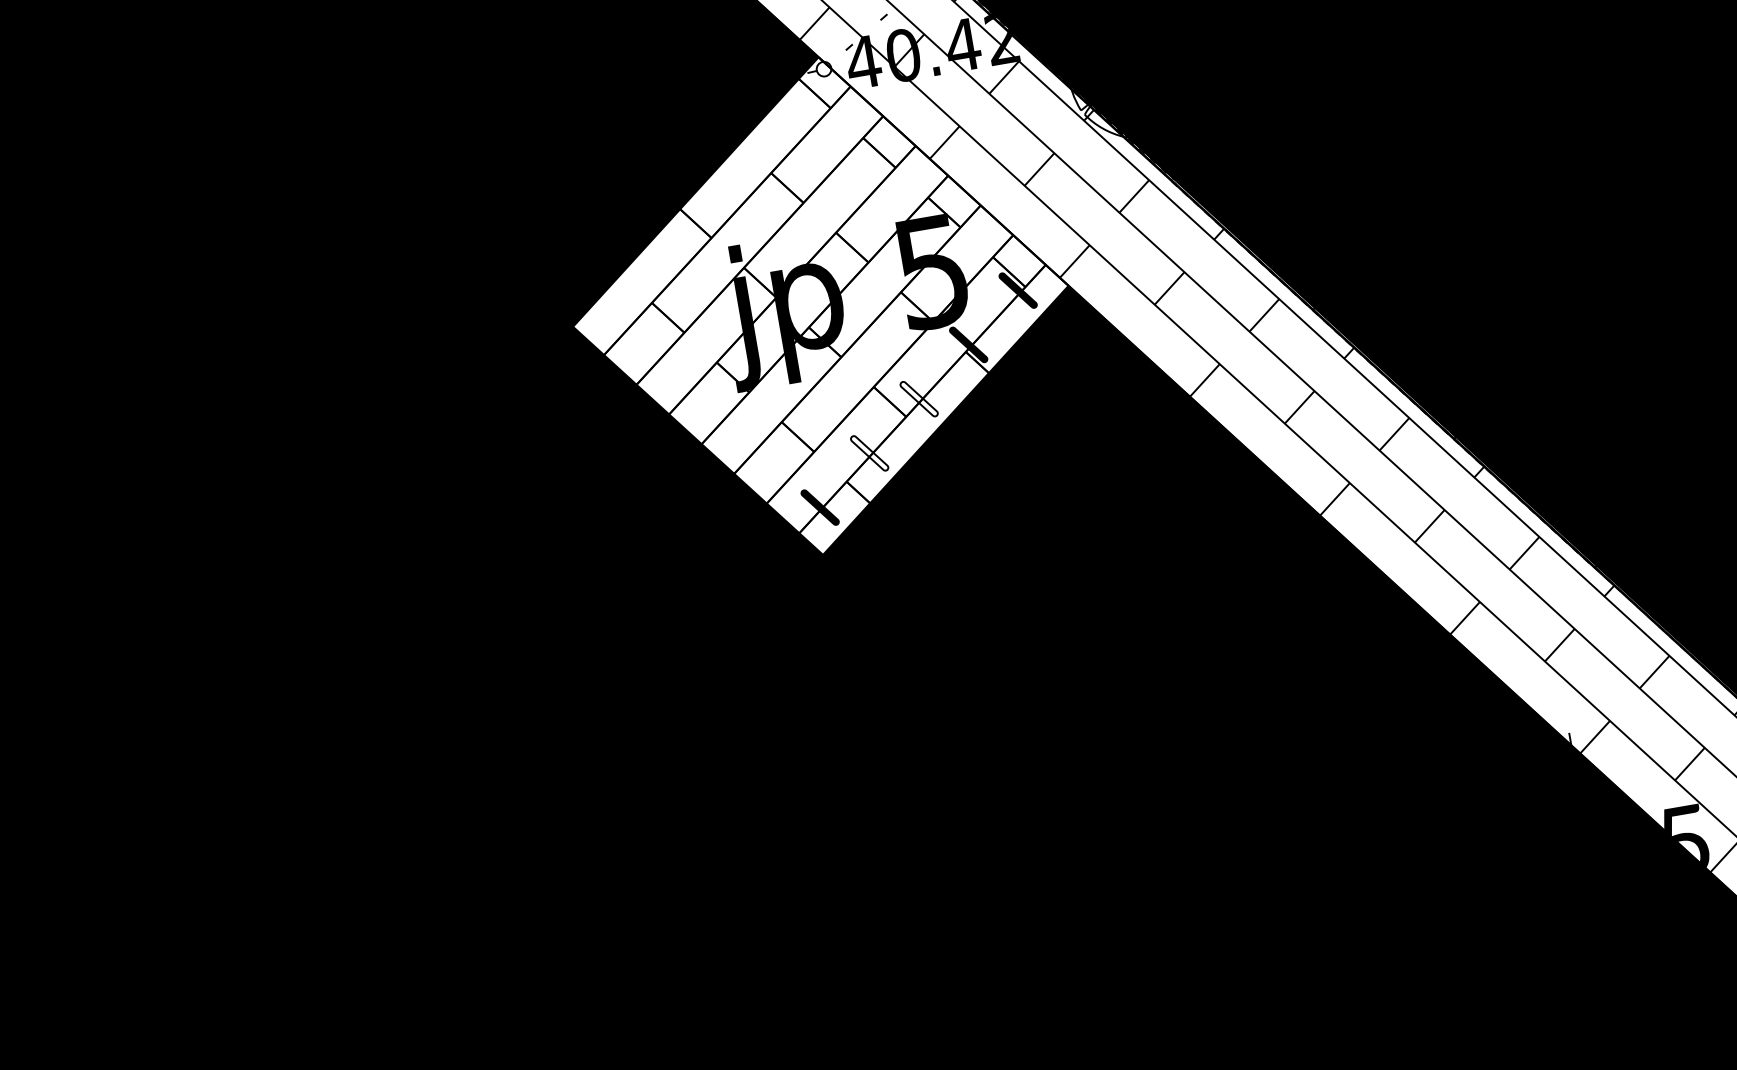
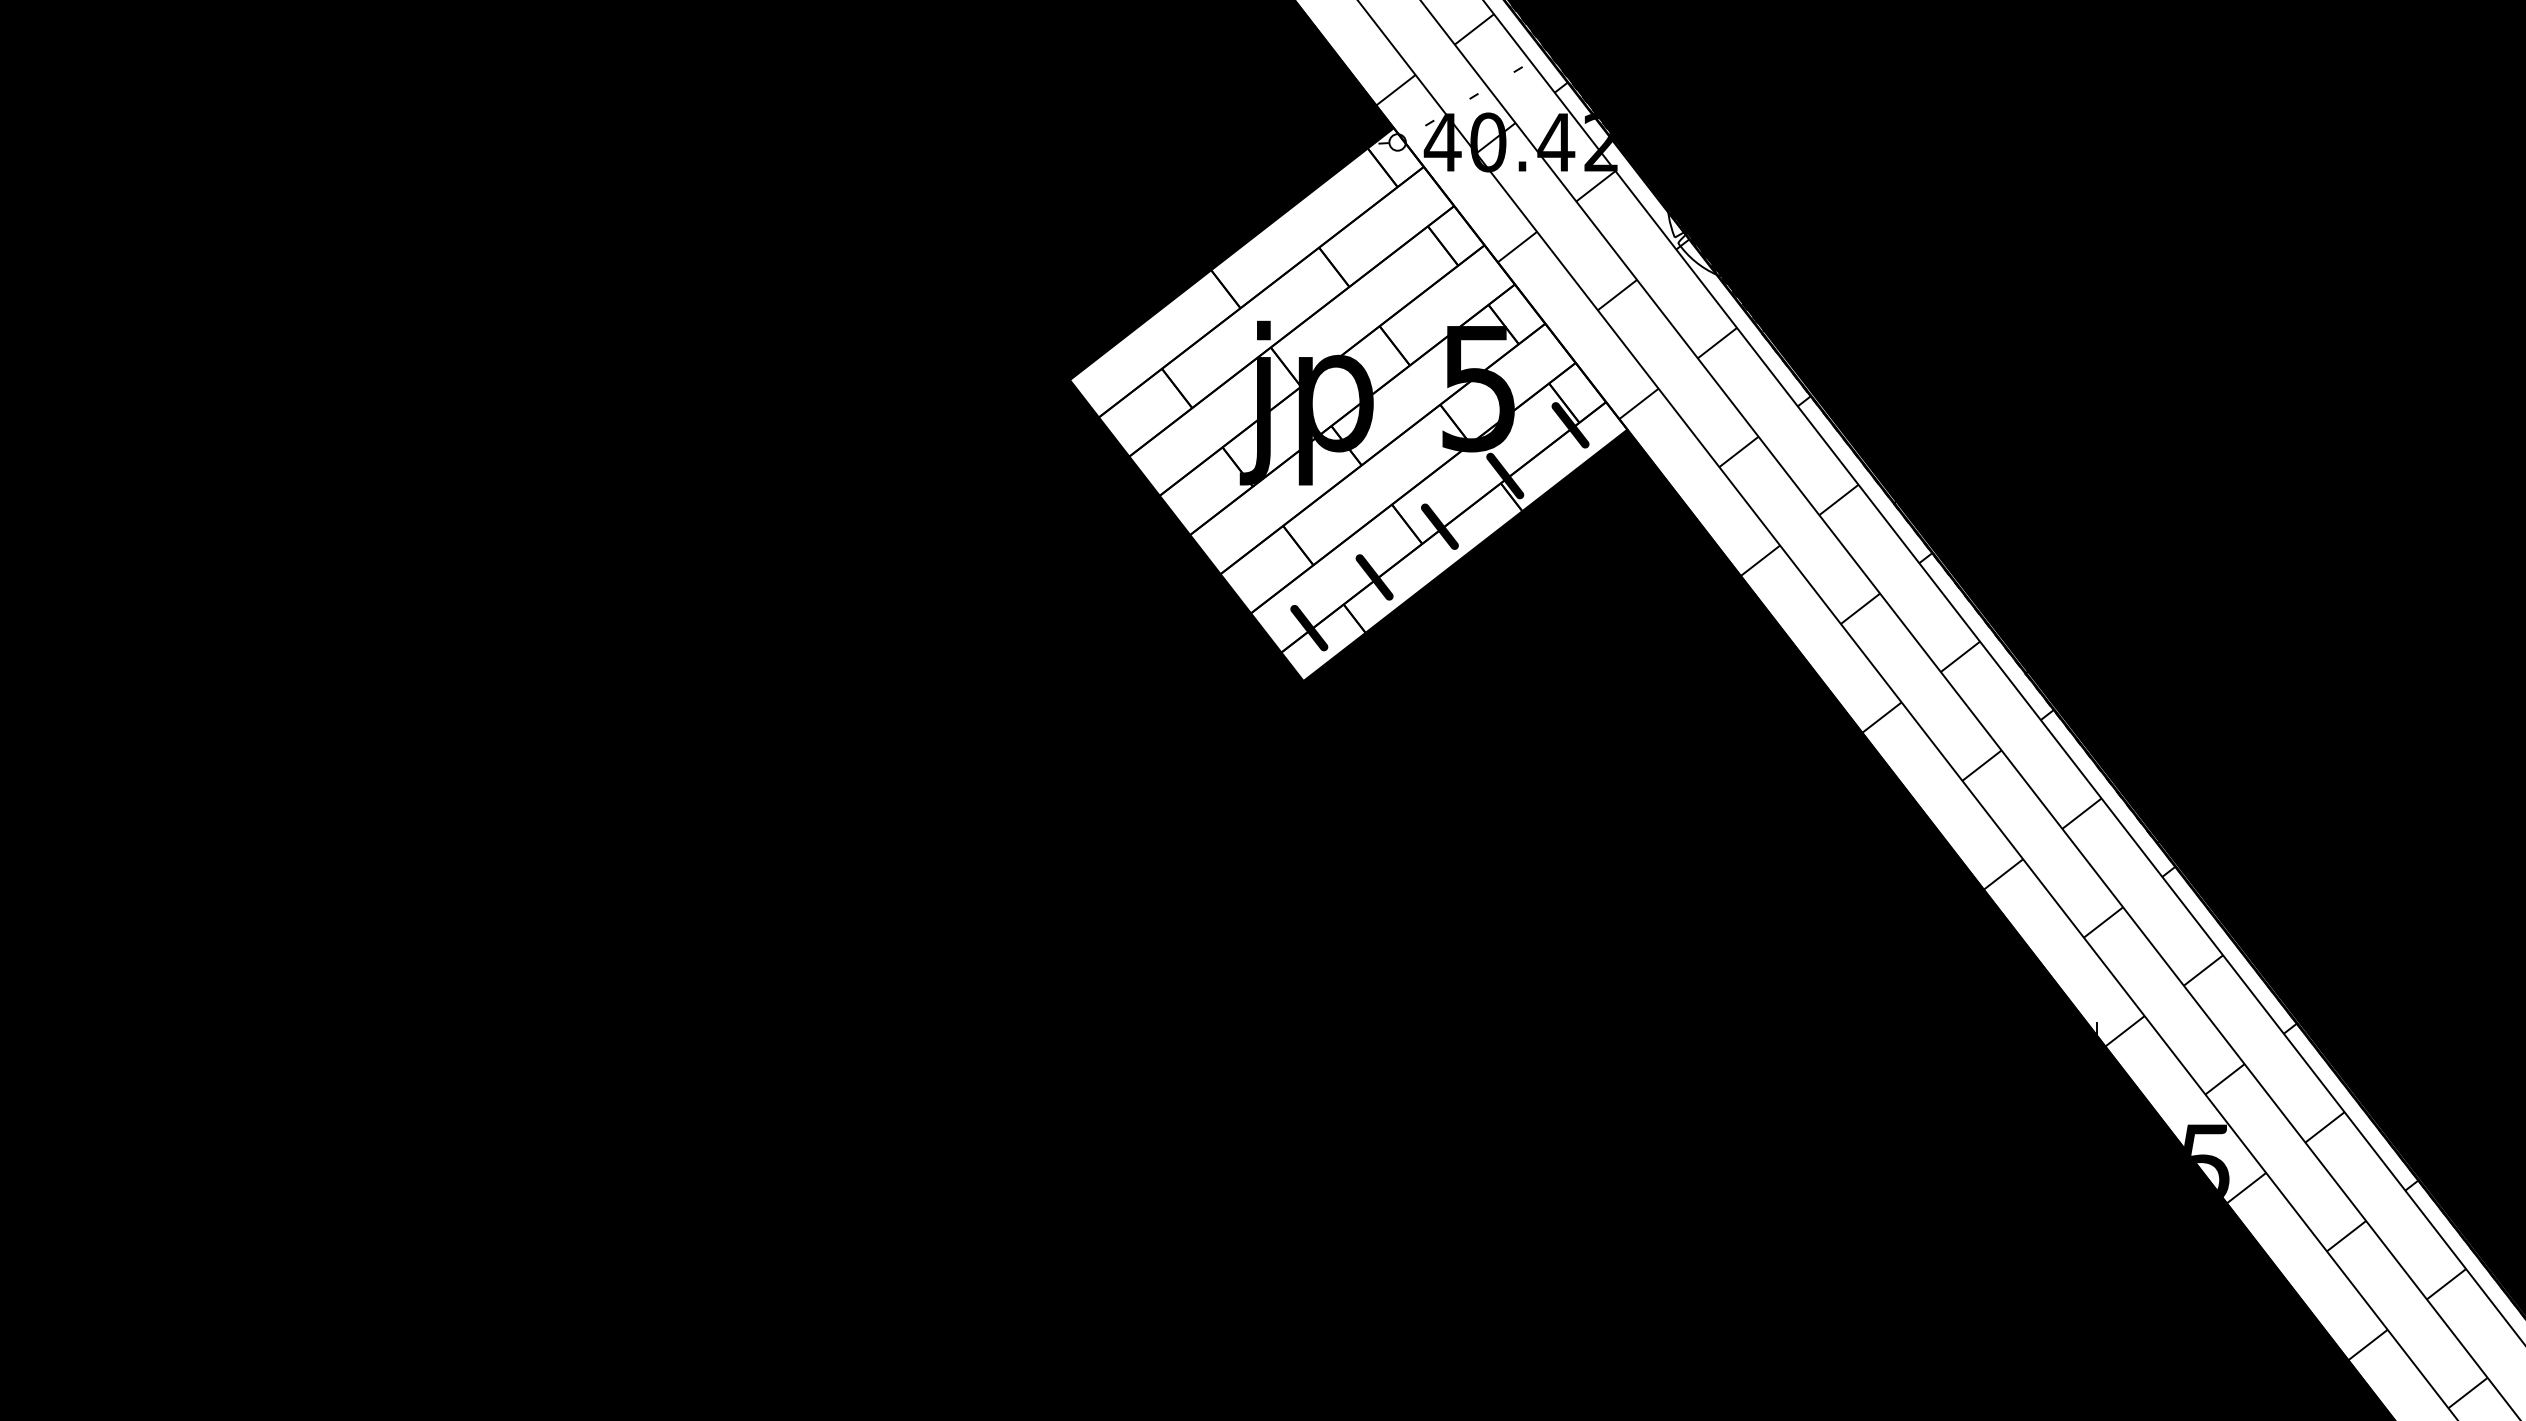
fill: (918, 399) -> (1439, 526), added
fill: (869, 453) -> (1374, 577), added

